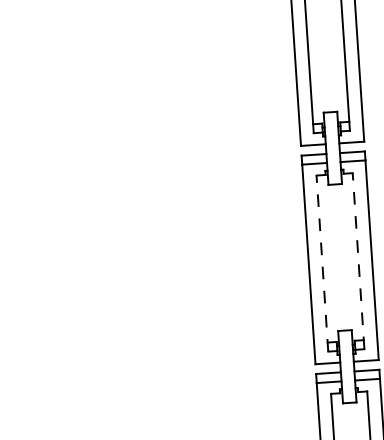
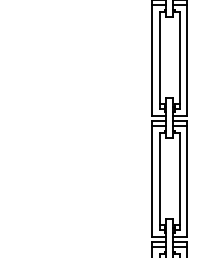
line: (358, 260) -> (179, 181), dashed -> solid
line: (322, 263) -> (159, 181), dashed -> solid

